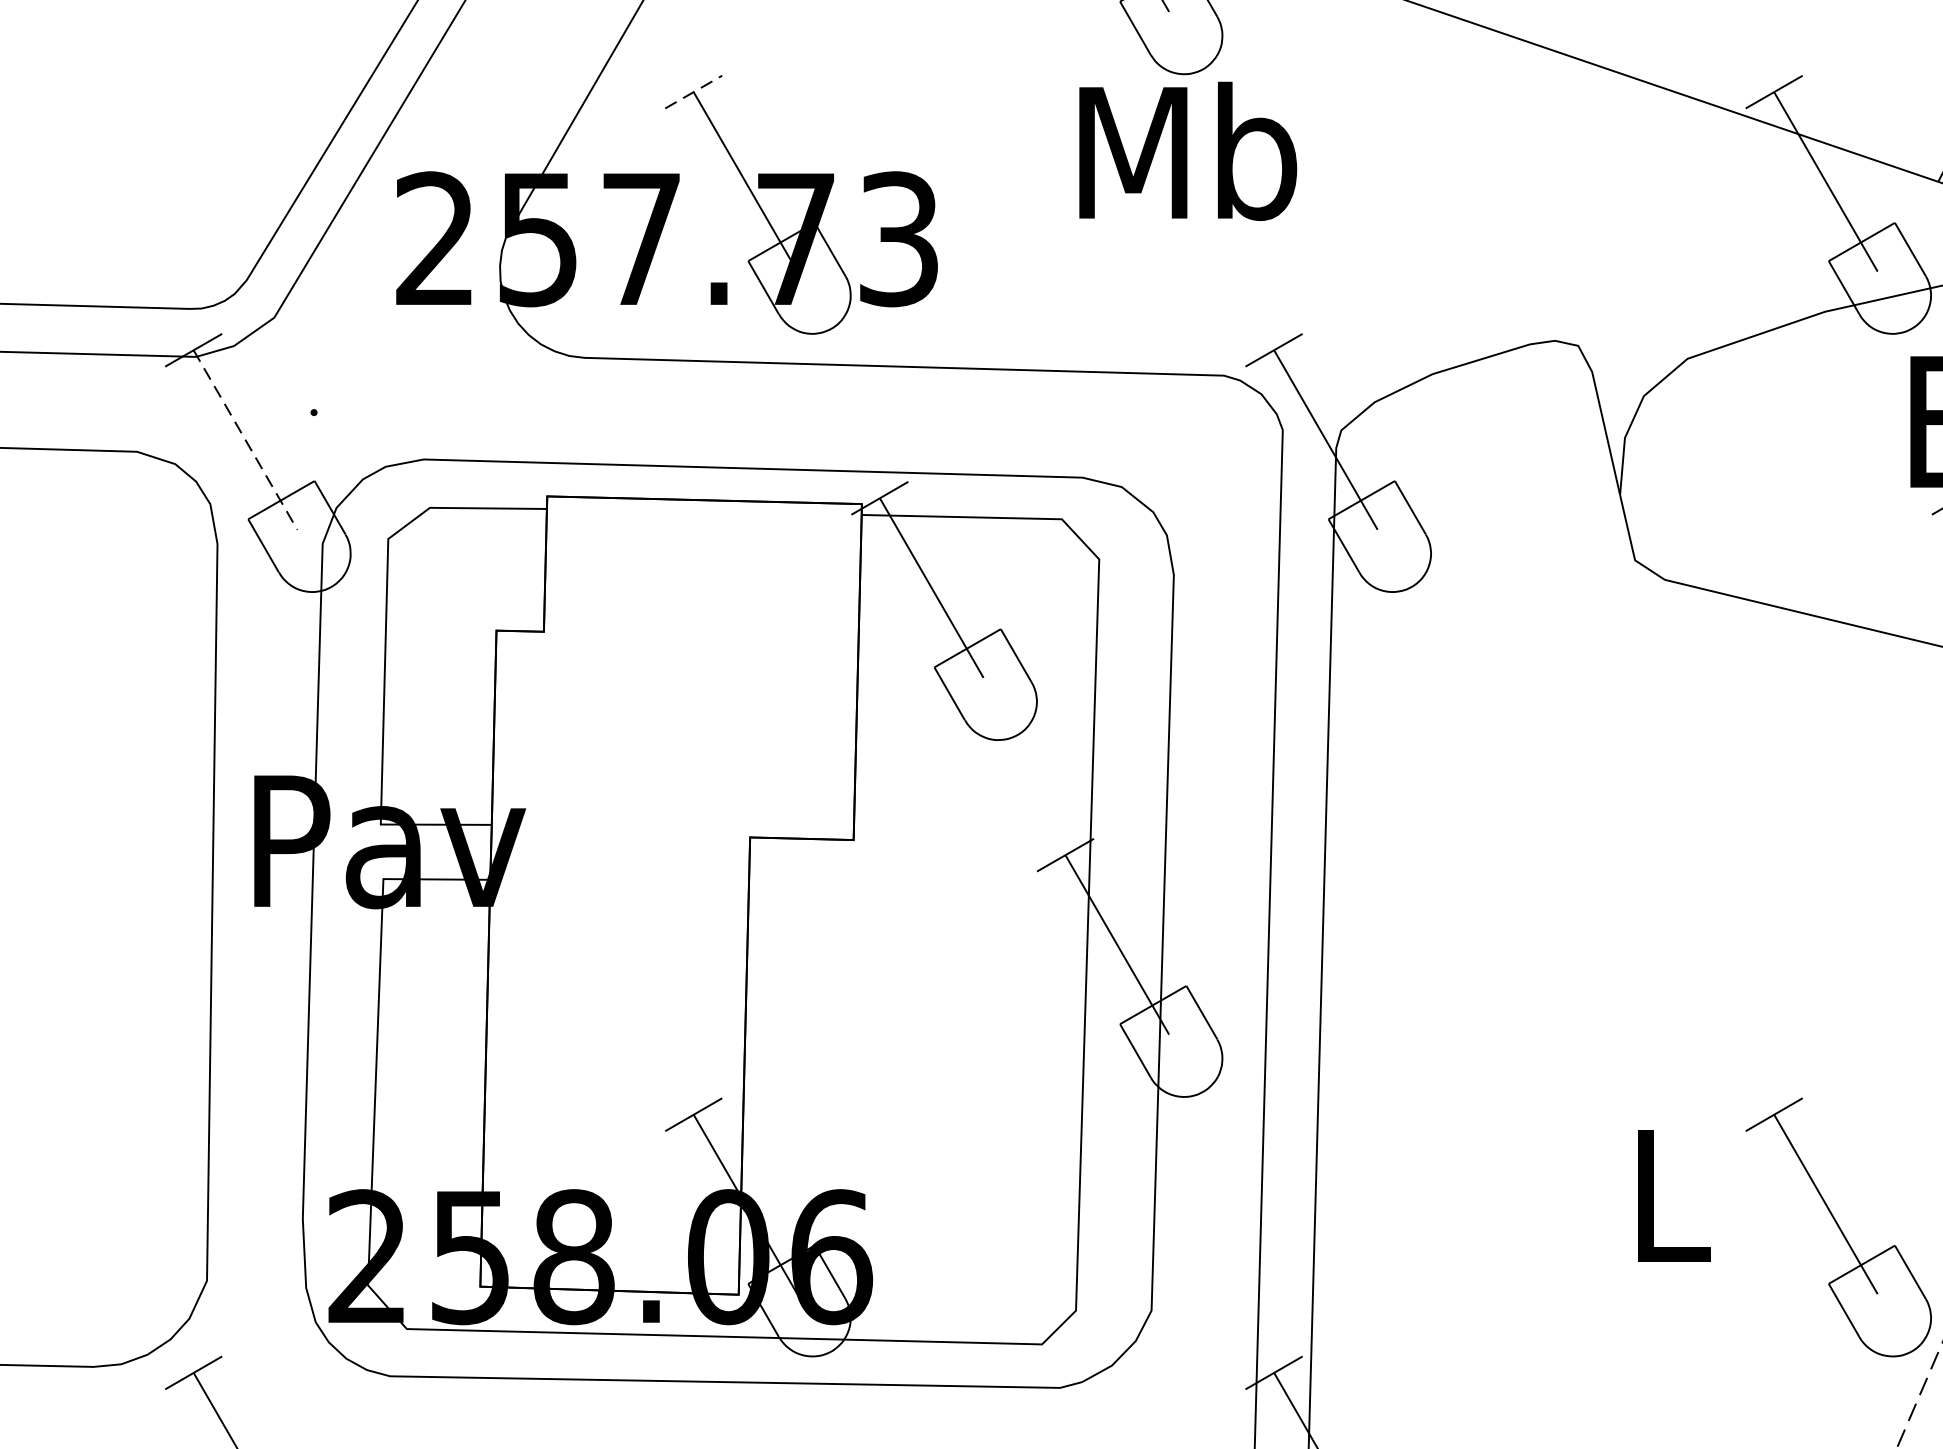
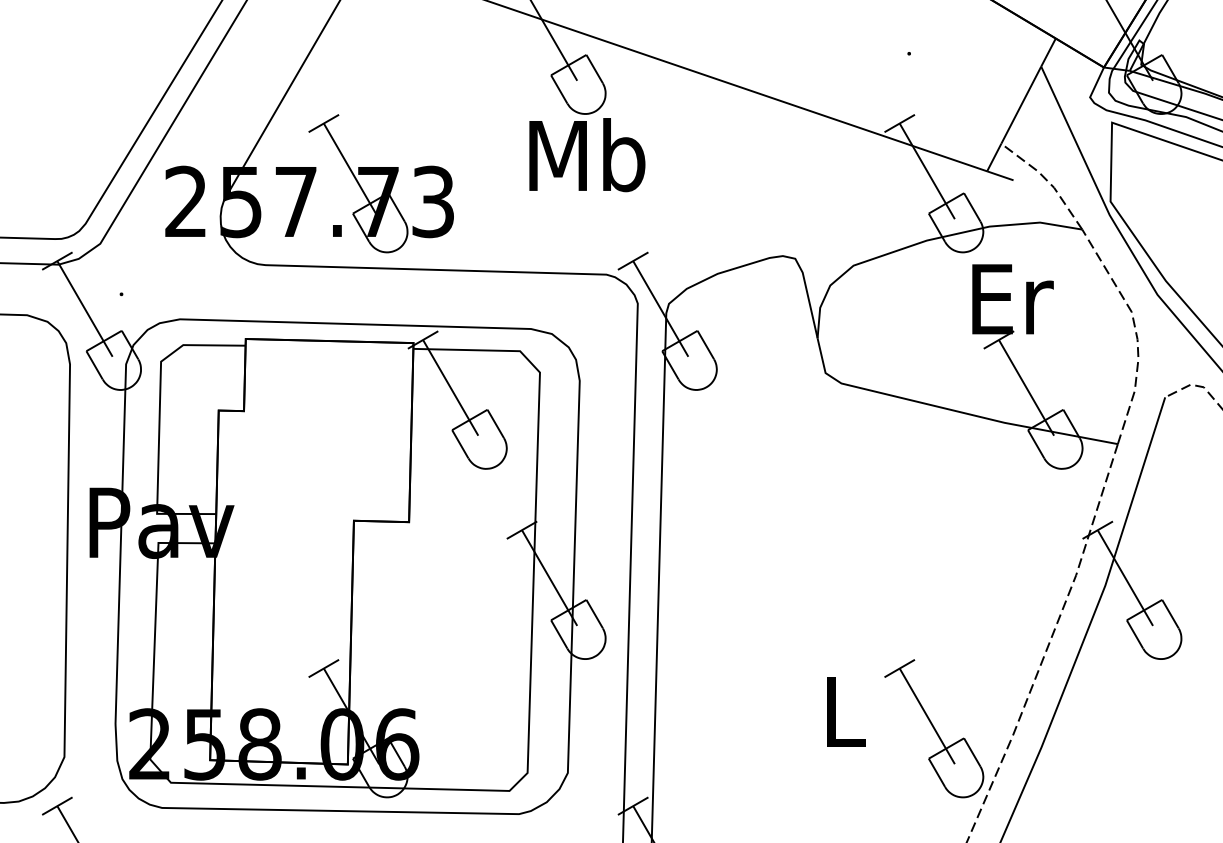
line: (693, 92) -> (323, 123), dashed -> solid
line: (246, 441) -> (85, 309), dashed -> solid

